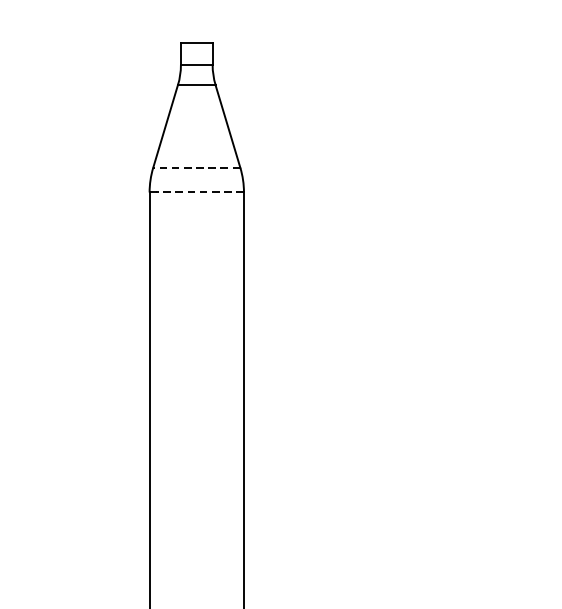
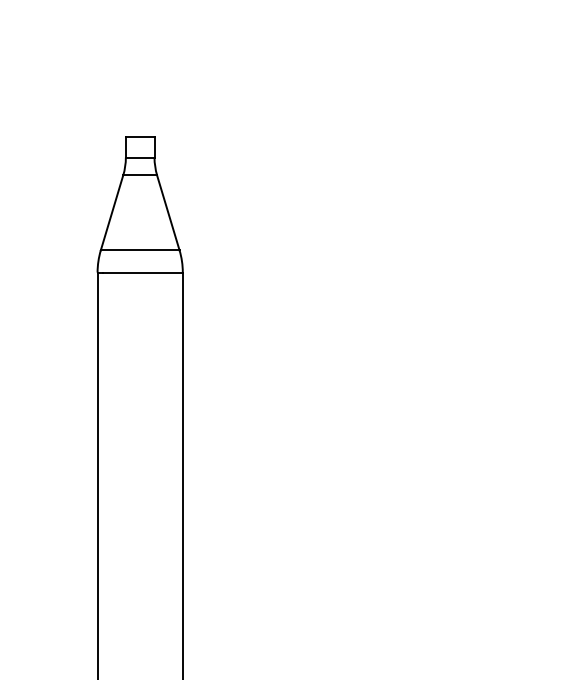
line: (196, 168) -> (139, 250), dashed -> solid
line: (200, 192) -> (143, 272), dashed -> solid

